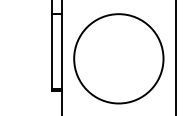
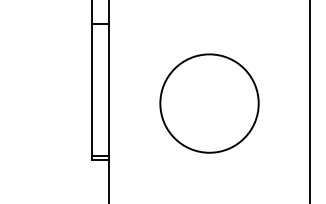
circle: (118, 58) -> (208, 102), size x0.62

